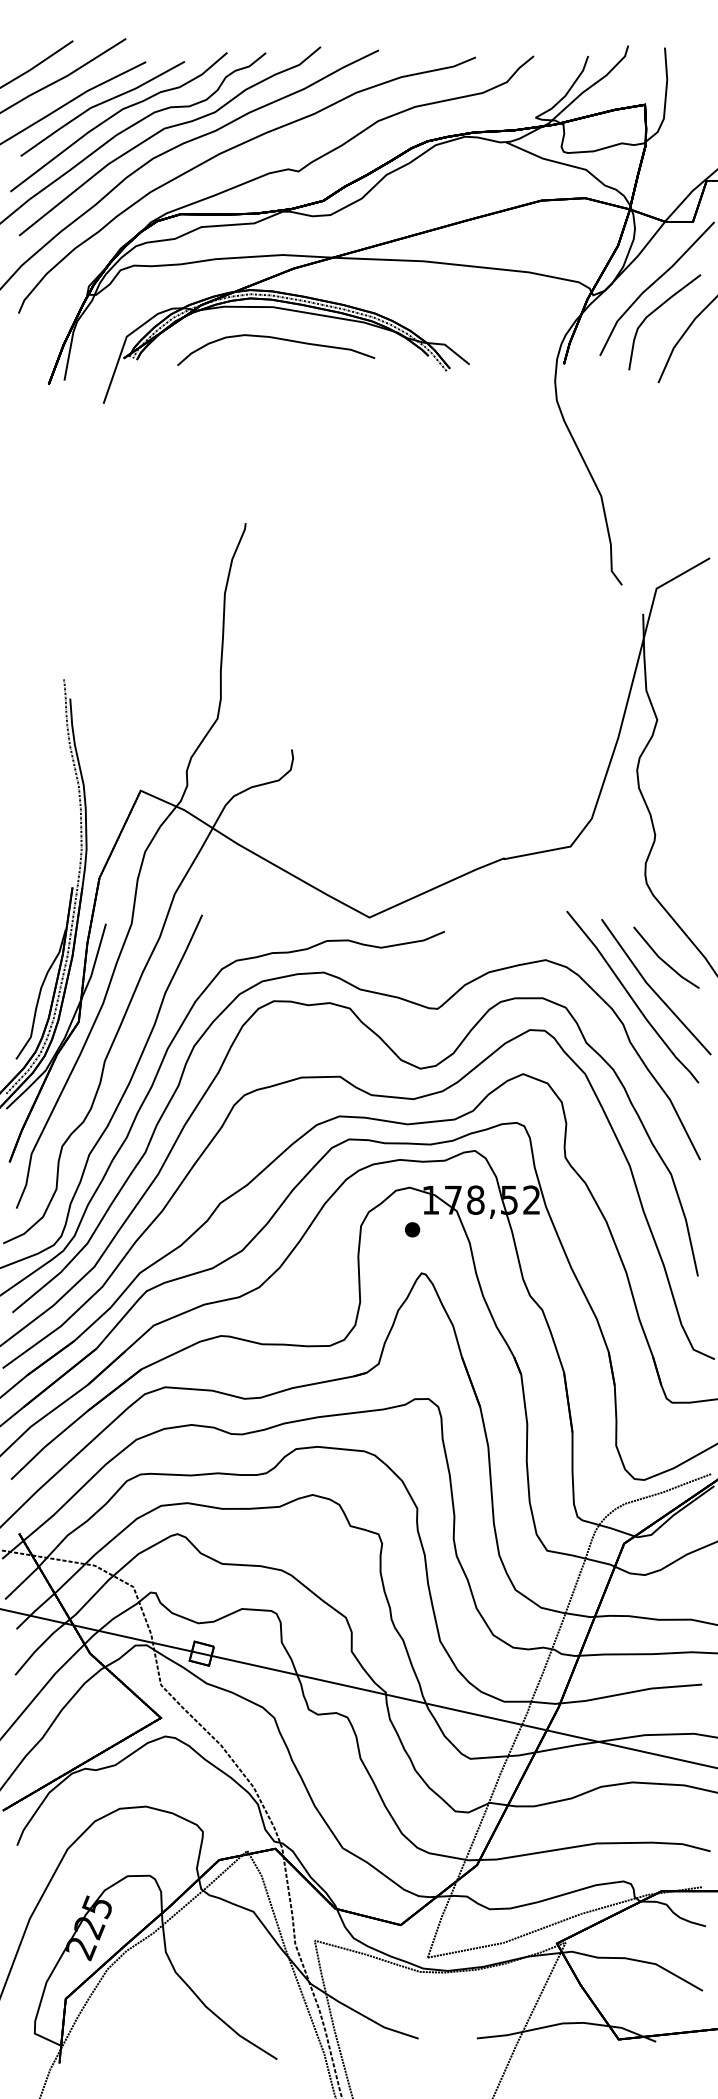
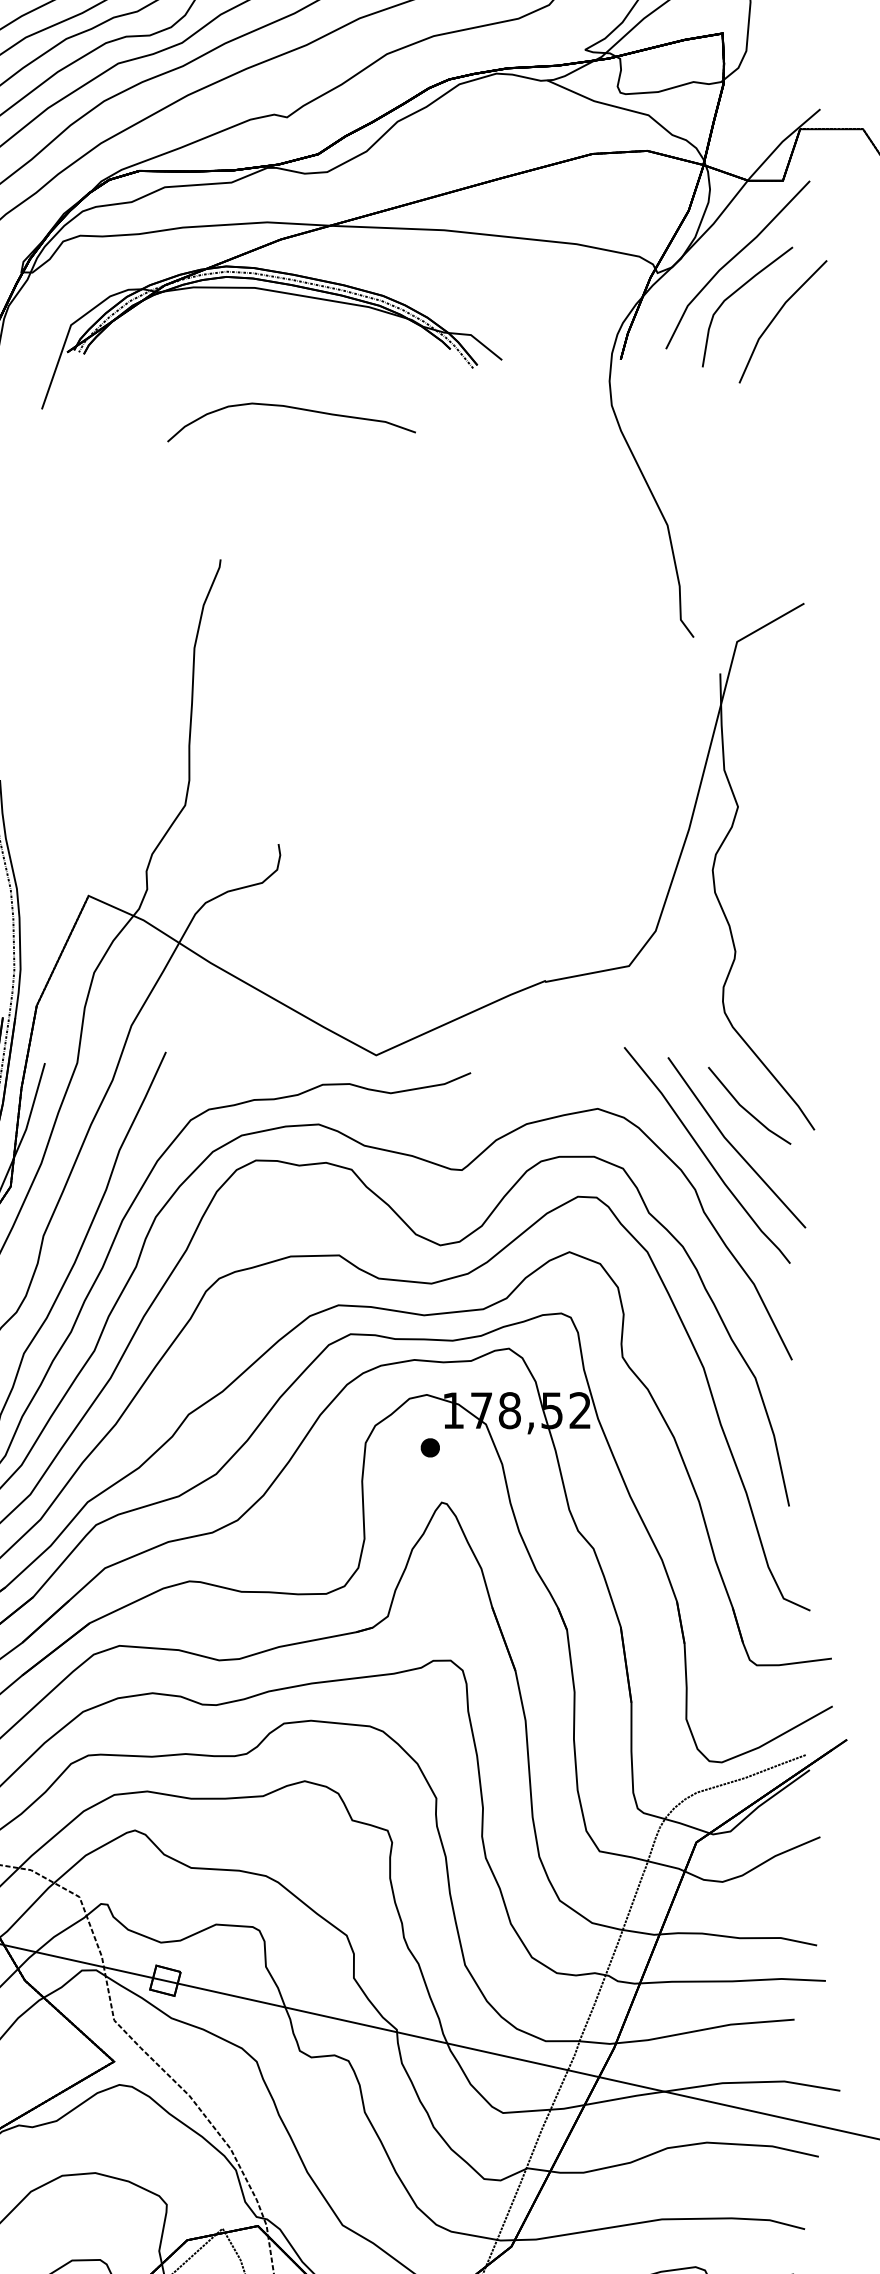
curve: (276, 339) -> (292, 409), moved

